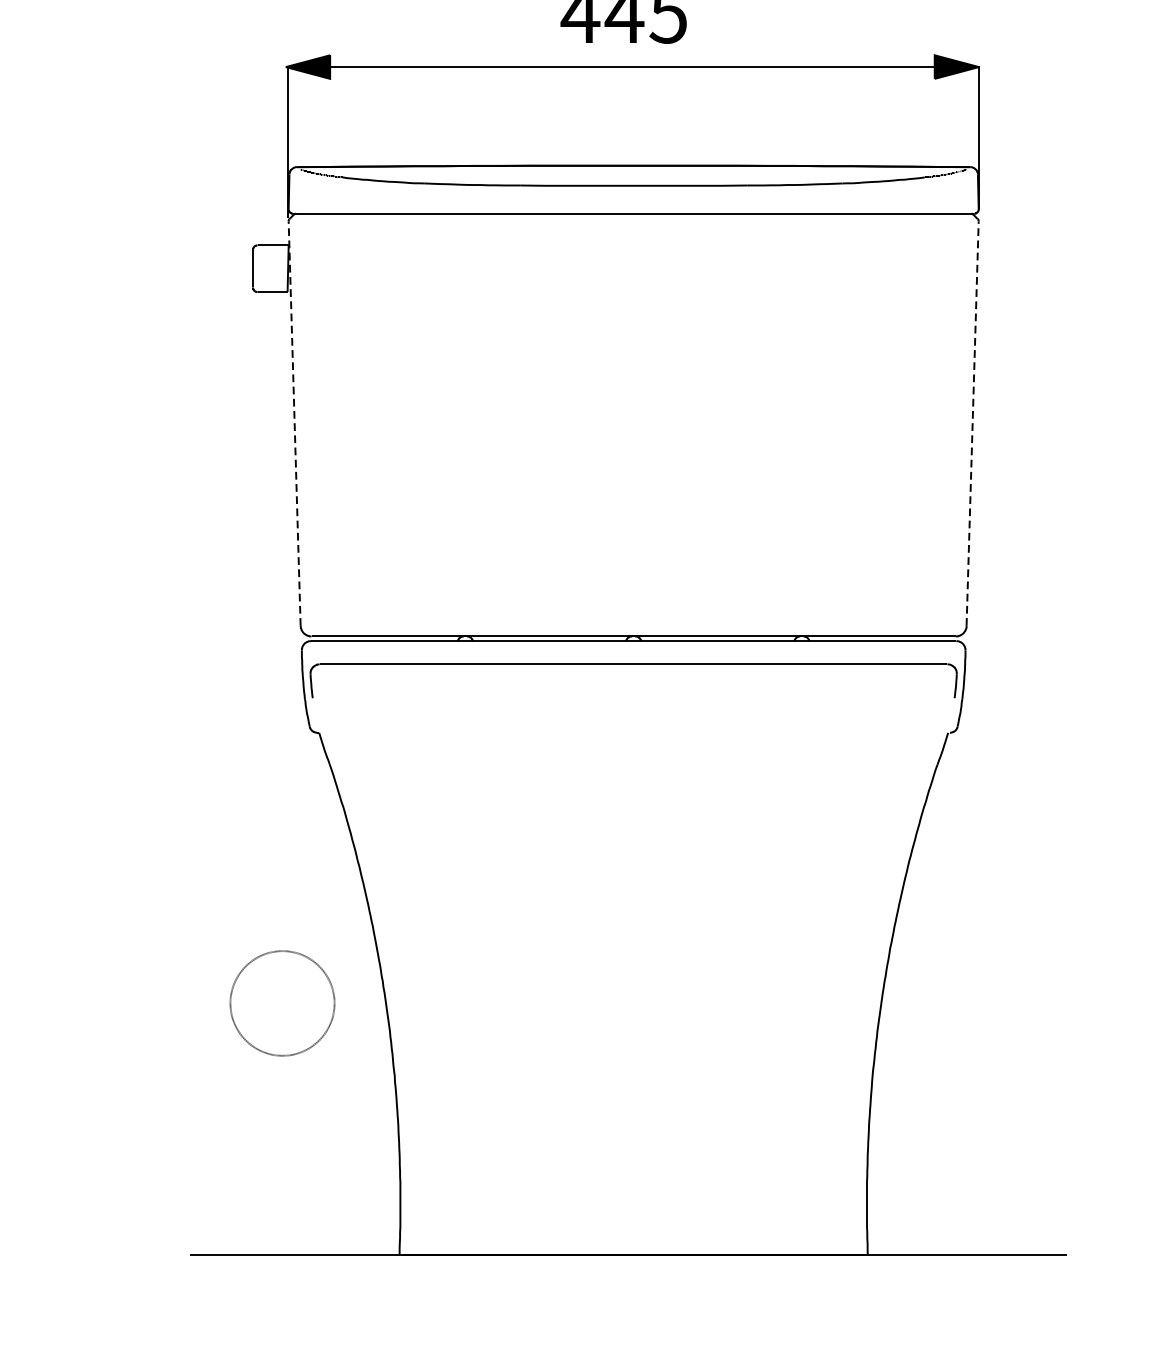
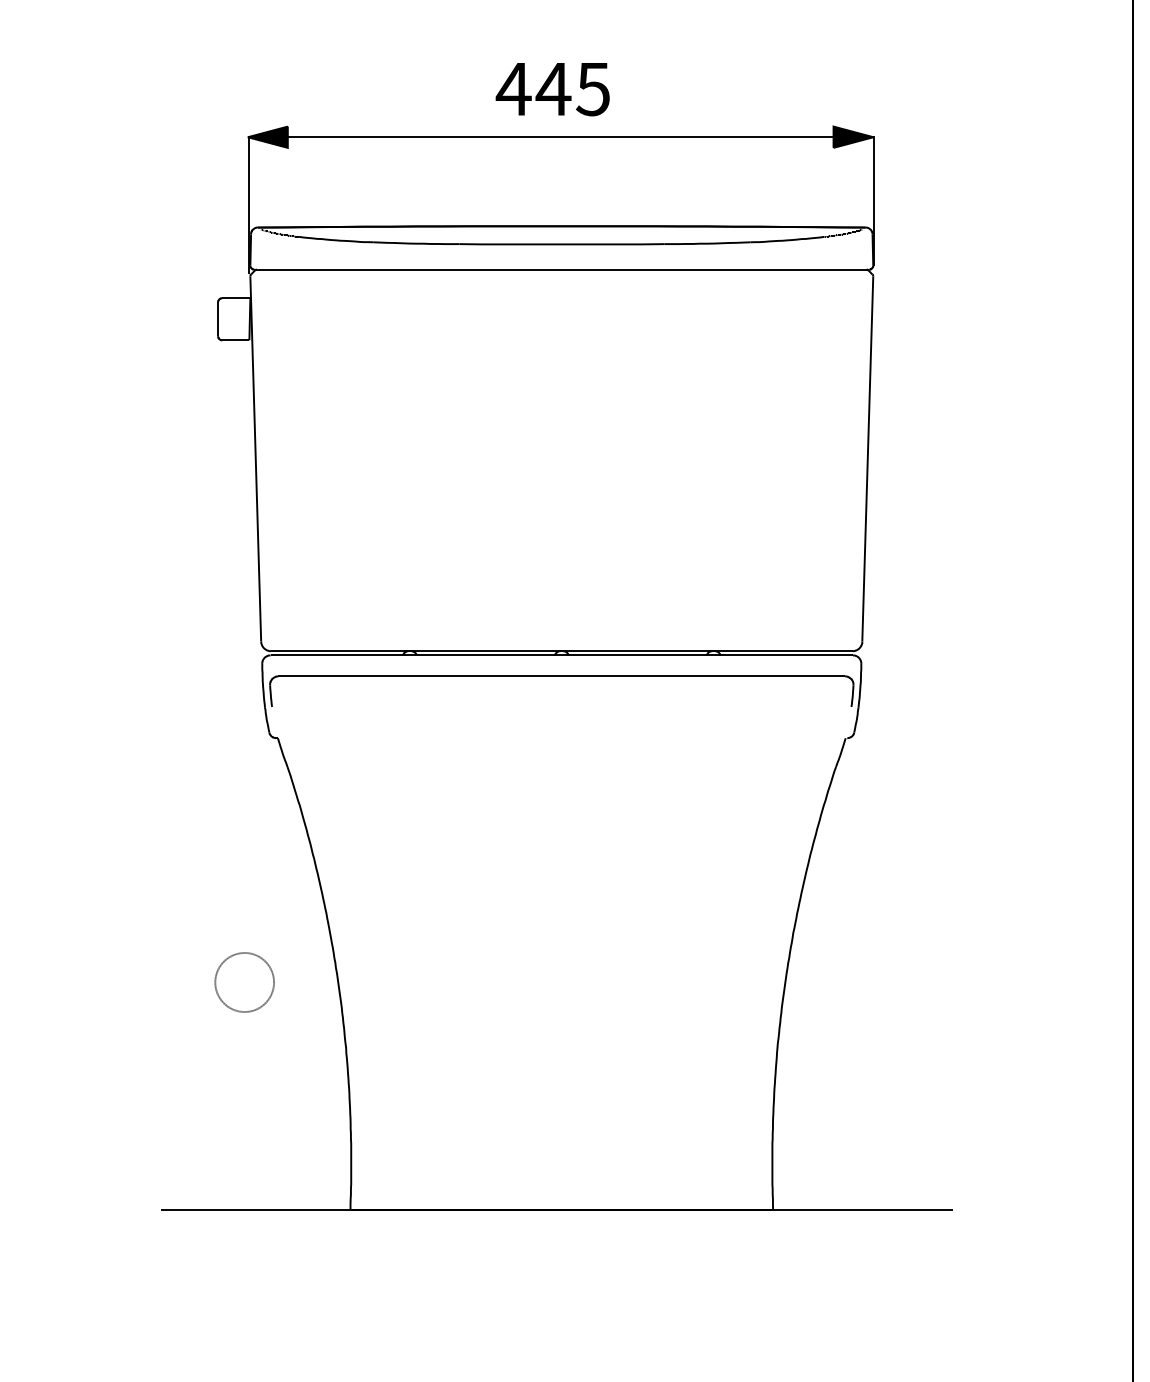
line: (294, 424) -> (255, 459), dashed -> solid
line: (972, 424) -> (867, 459), dashed -> solid
part: (282, 1003) -> (244, 982), size x0.62

